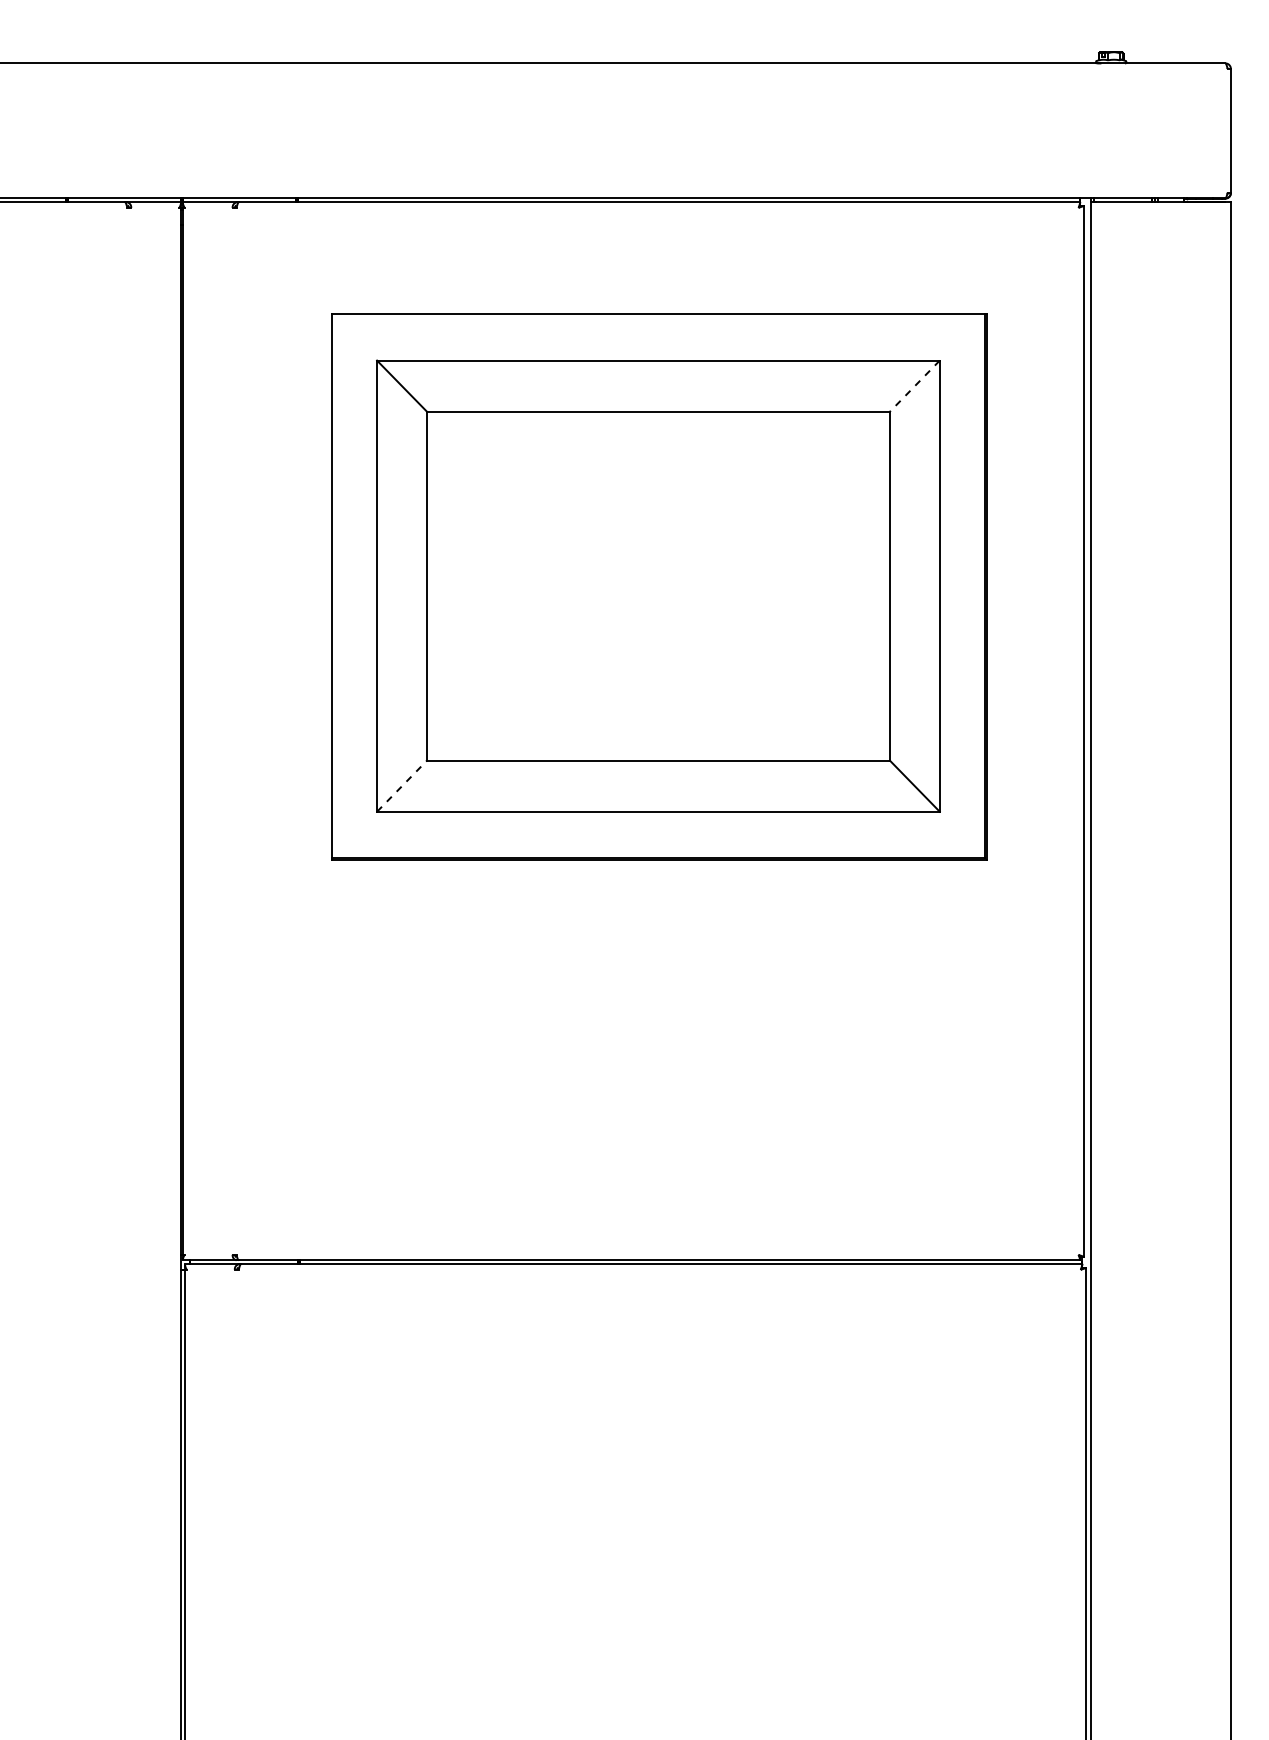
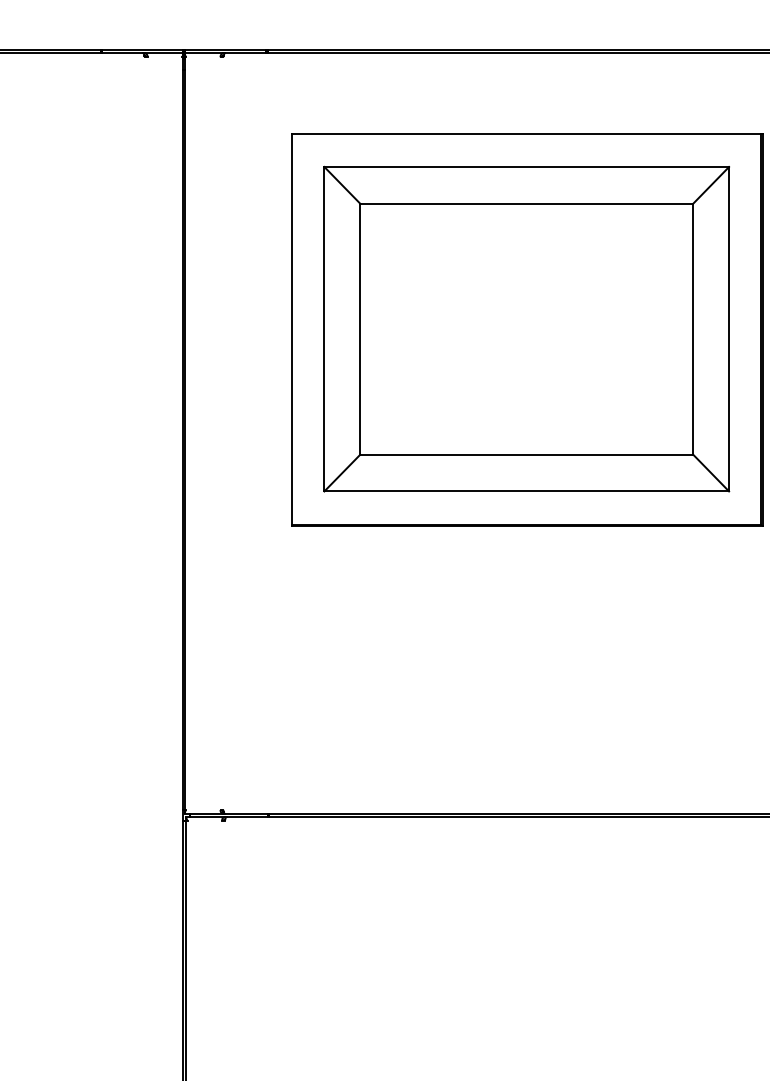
line: (914, 386) -> (710, 185), dashed -> solid
line: (402, 786) -> (342, 473), dashed -> solid

